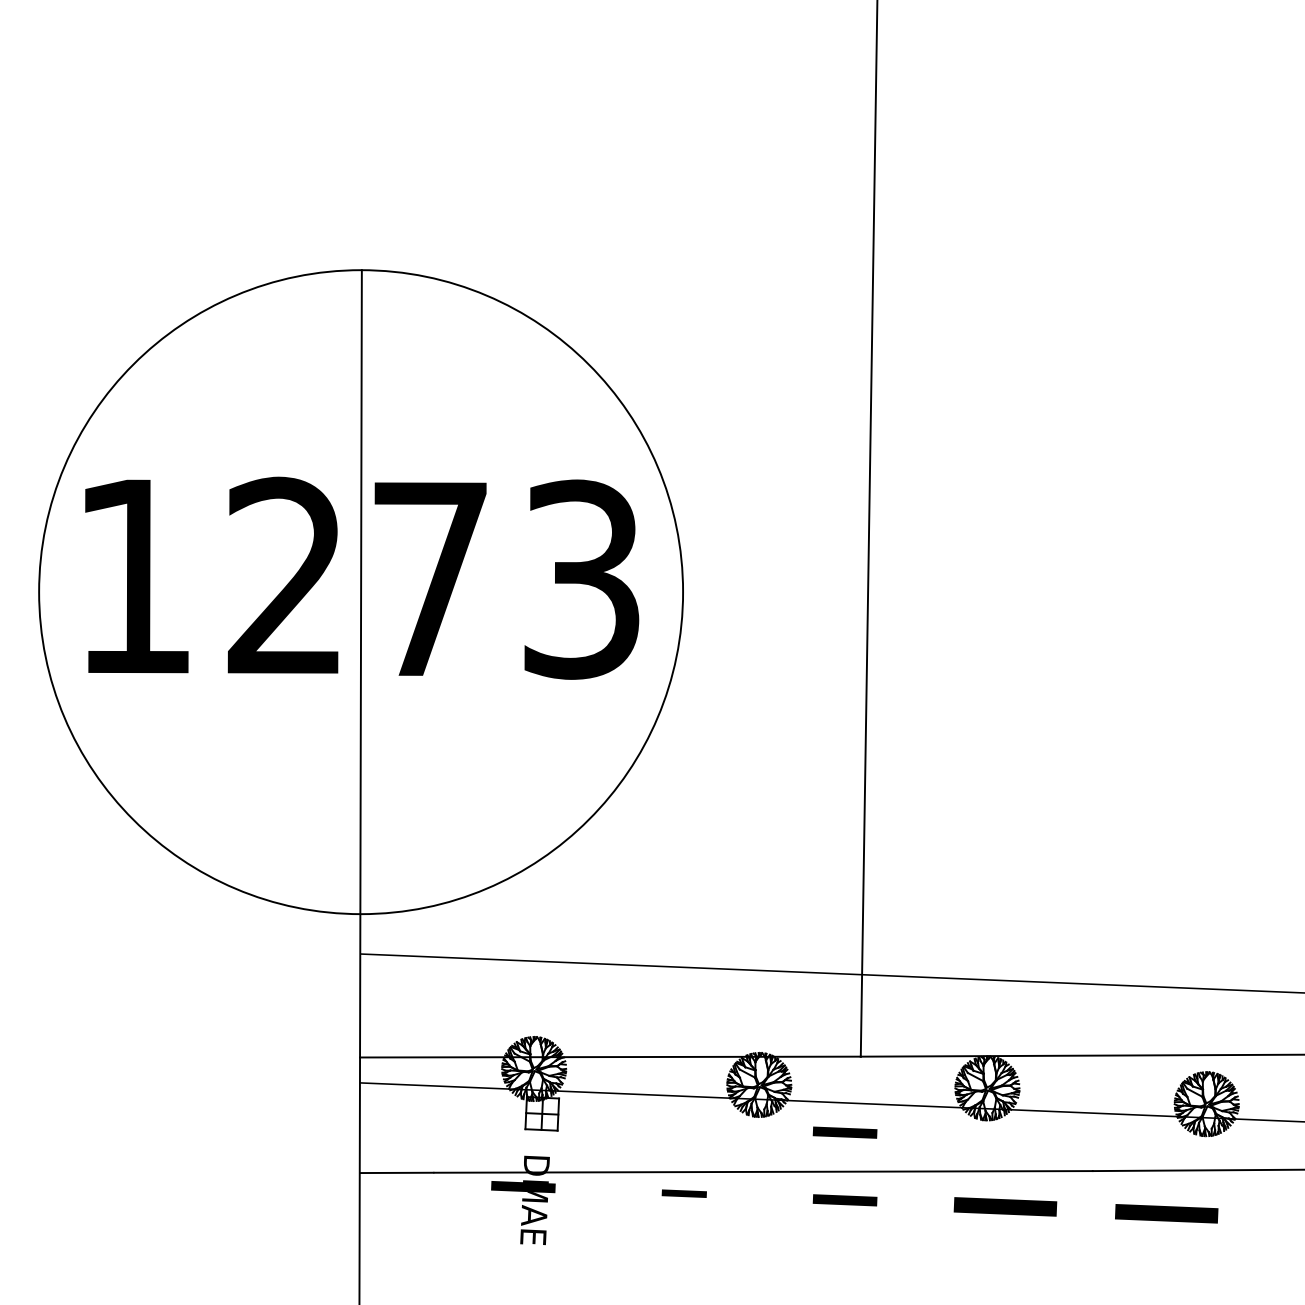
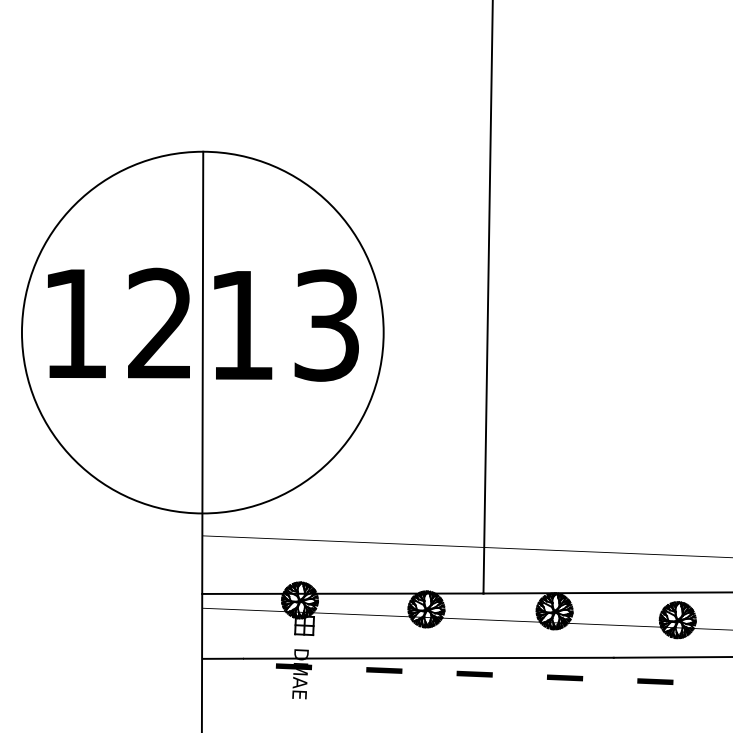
text: (429, 579) -> (241, 325), 73 -> 13
part: (844, 1131) -> (474, 635), removed
part: (684, 1193) -> (384, 670), size x1.43
part: (1006, 1206) -> (565, 677), size x0.62
part: (1167, 1213) -> (655, 681), size x0.62

